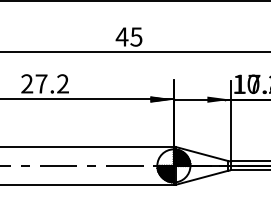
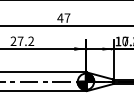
text: (136, 35) -> (67, 17), 45 -> 47

